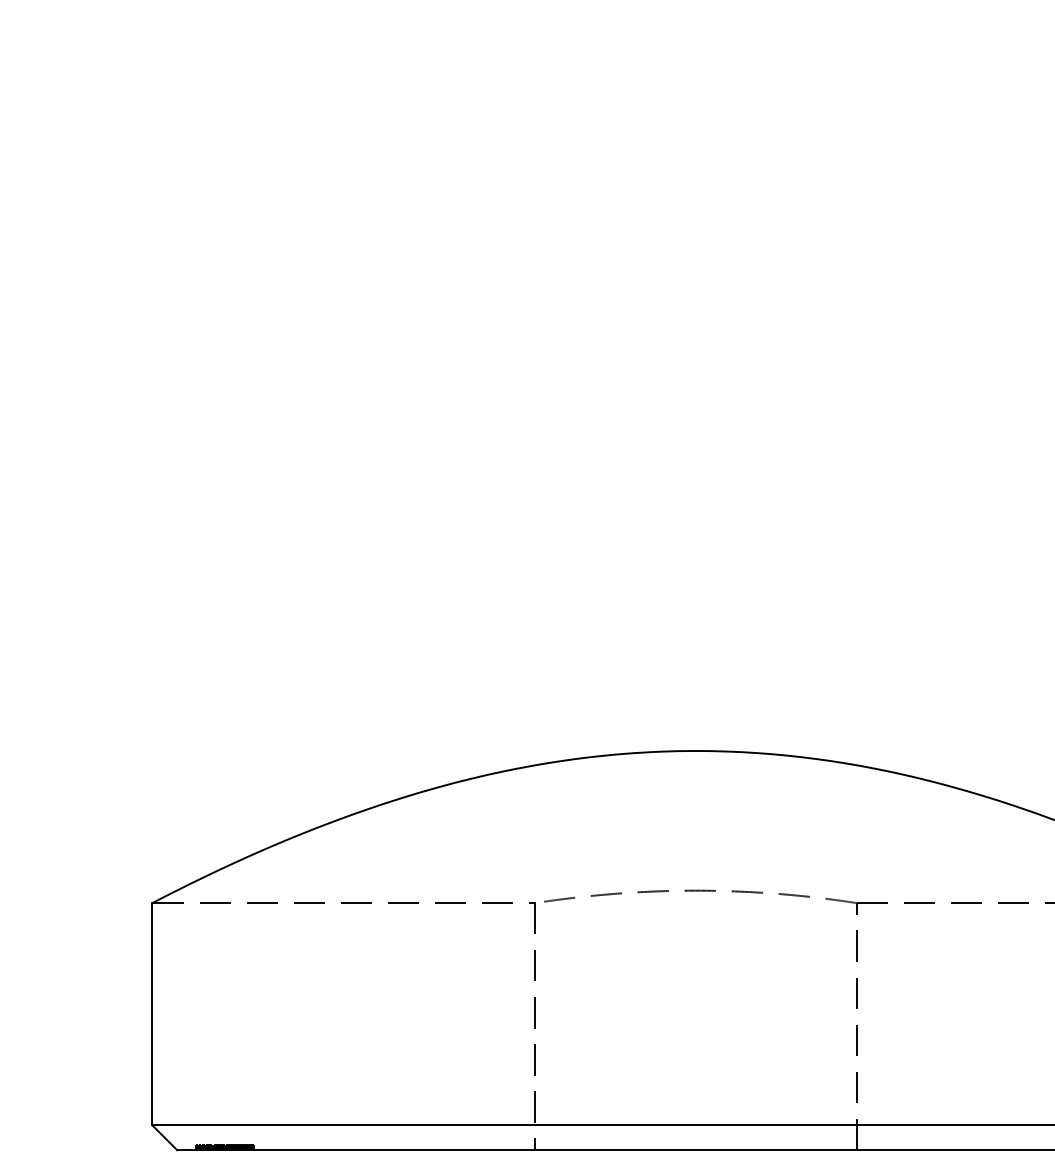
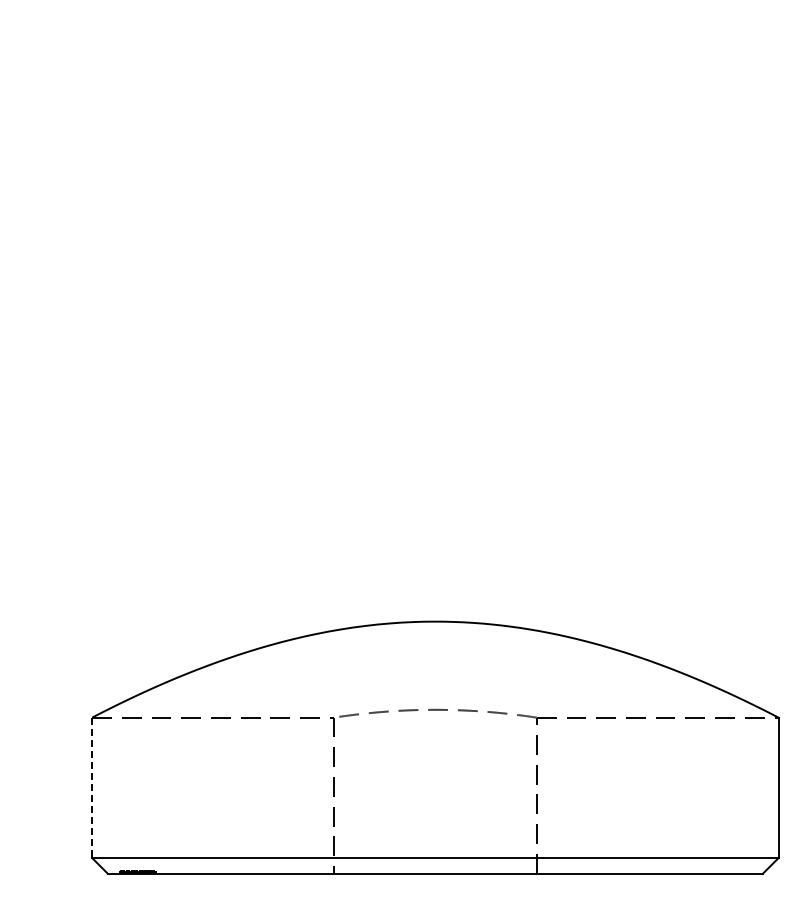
line: (152, 1015) -> (92, 788), solid -> dashed

